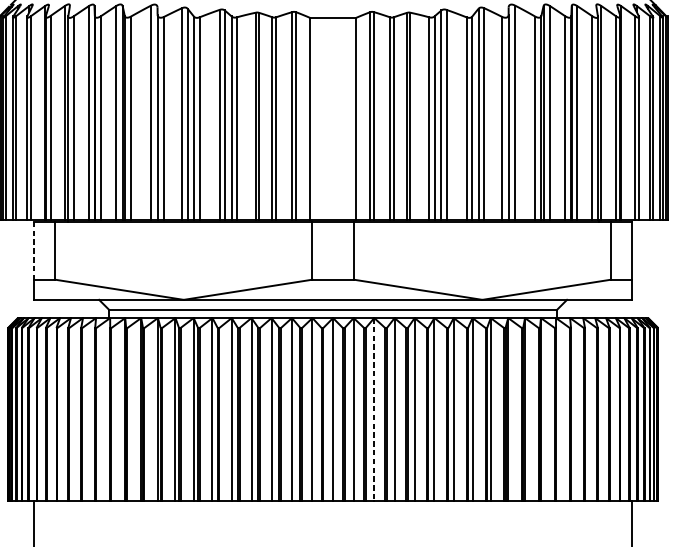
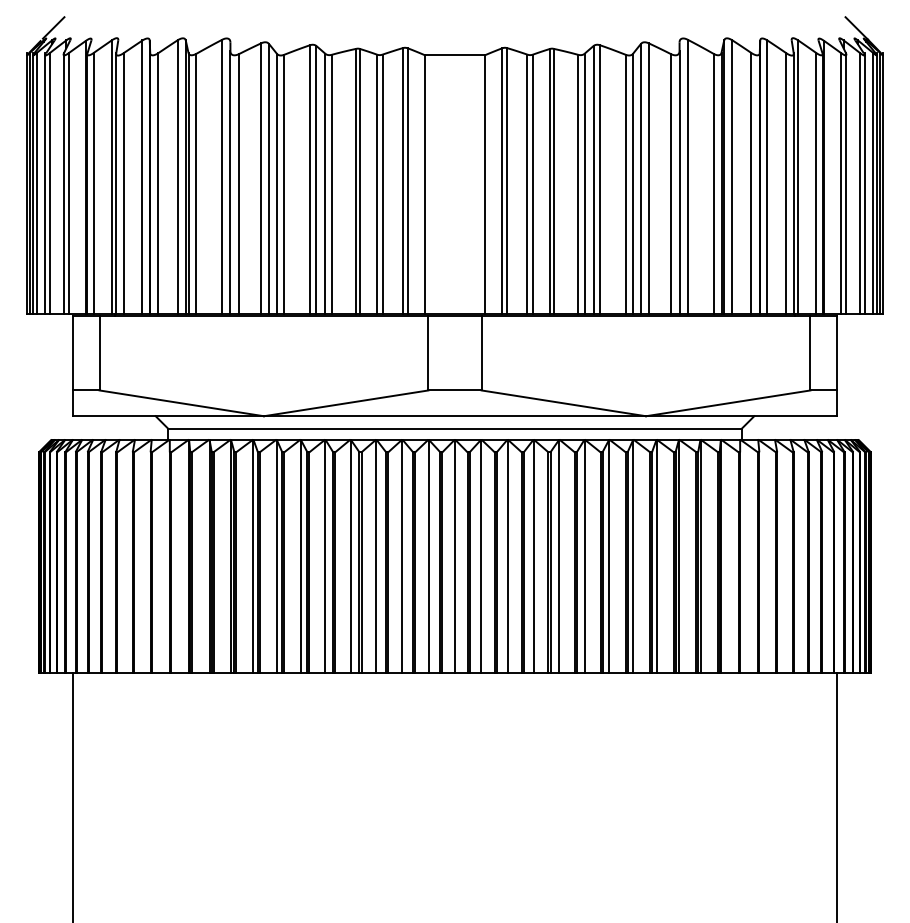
line: (34, 250) -> (72, 353), dashed -> solid
line: (374, 409) -> (507, 556), dashed -> solid

